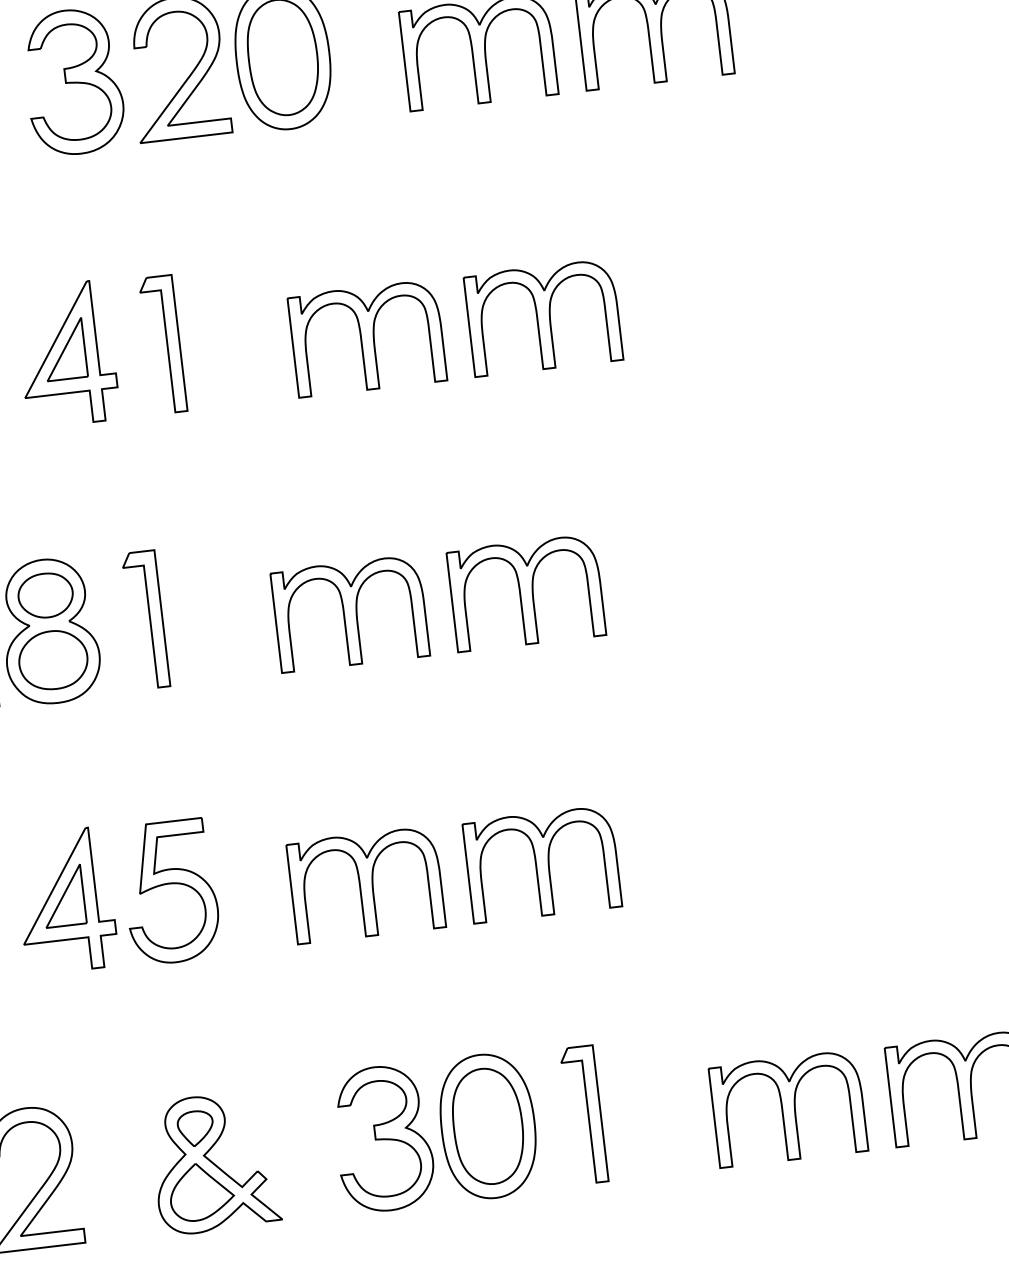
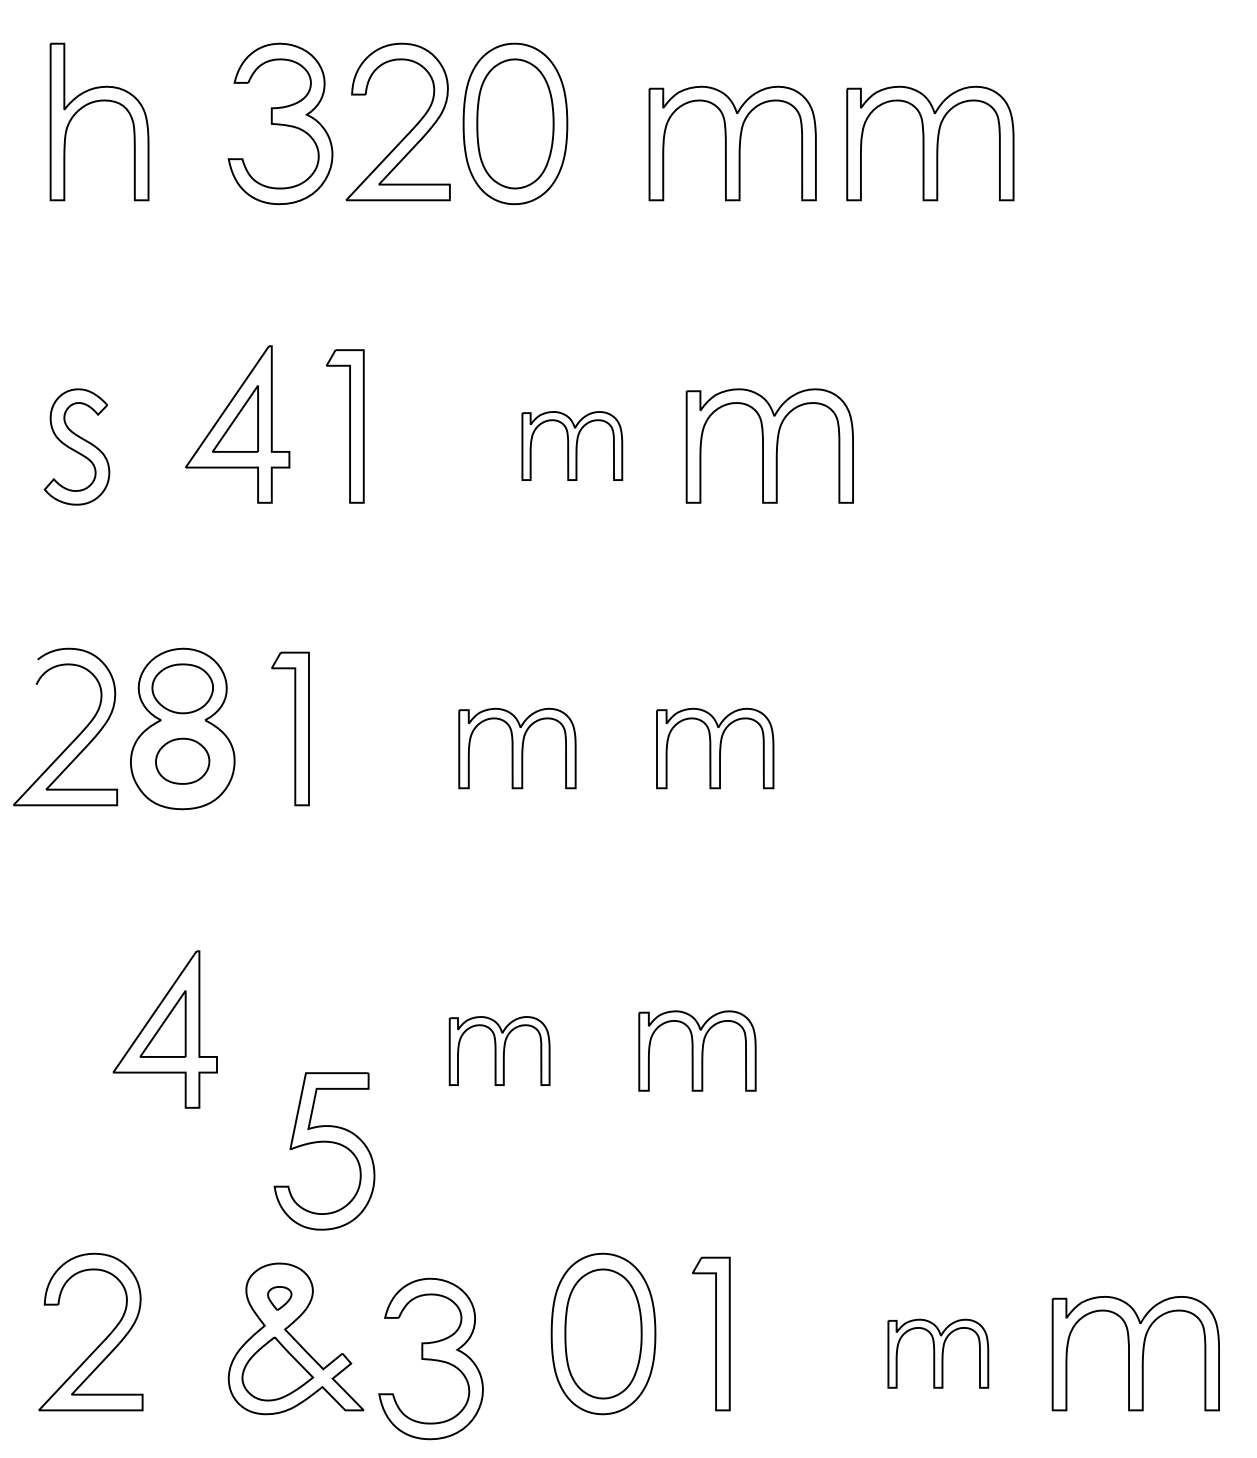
part: (367, 338) -> (572, 445), size x0.6
part: (526, 593) -> (715, 748), size x0.7
part: (350, 613) -> (517, 748), size x0.7
part: (53, 660) -> (182, 761), size x0.7
part: (542, 863) -> (697, 1050), size x0.7
part: (169, 884) -> (324, 1142), moved
part: (365, 884) -> (499, 1050), size x0.6
part: (788, 1108) -> (938, 1353), size x0.6
part: (195, 1128) -> (279, 1298), size x0.6
part: (382, 1138) -> (430, 1358), moved

